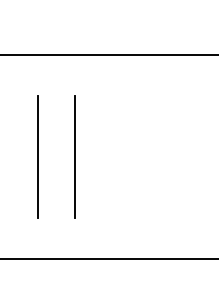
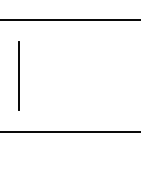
line: (73, 155) -> (38, 75), removed

